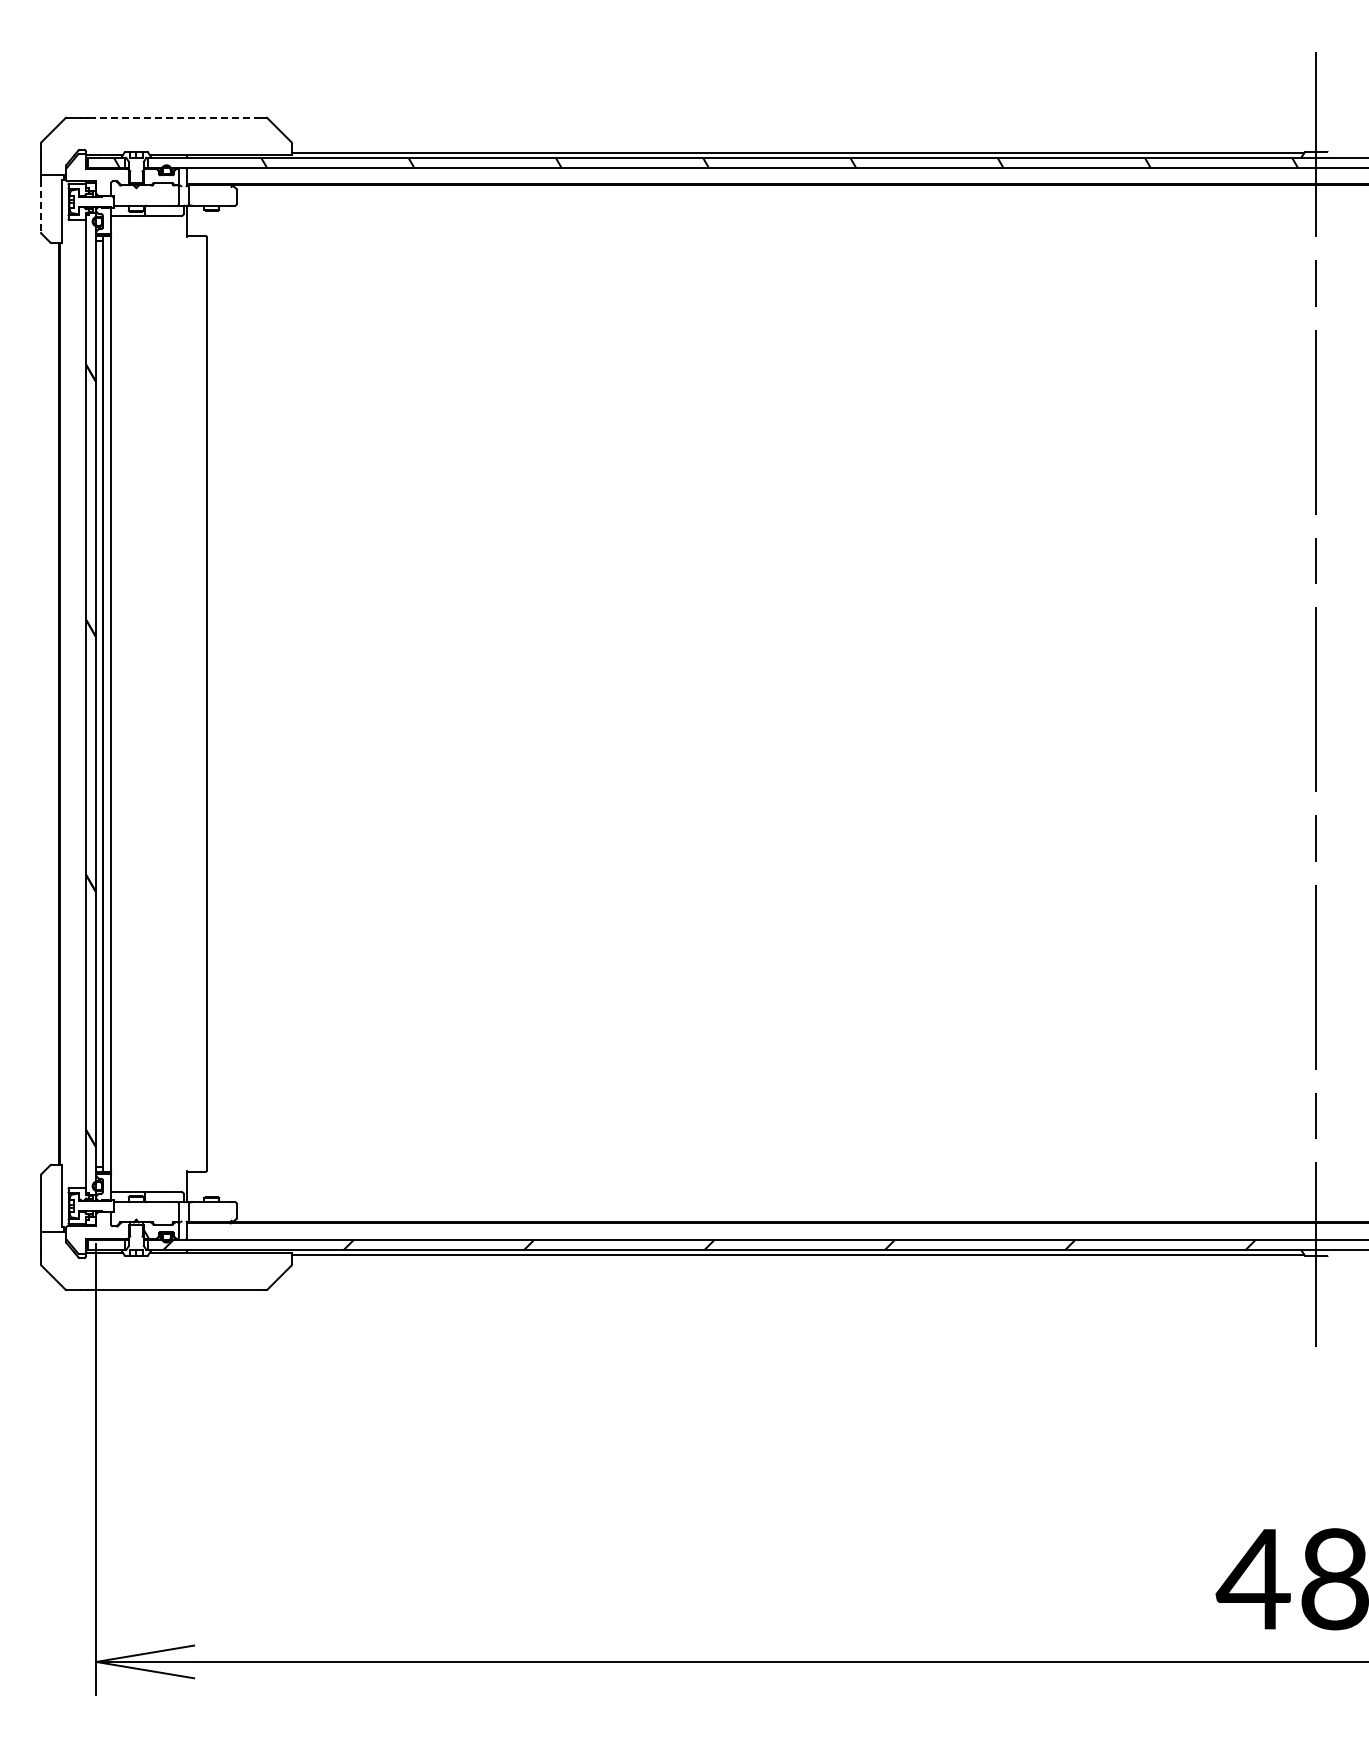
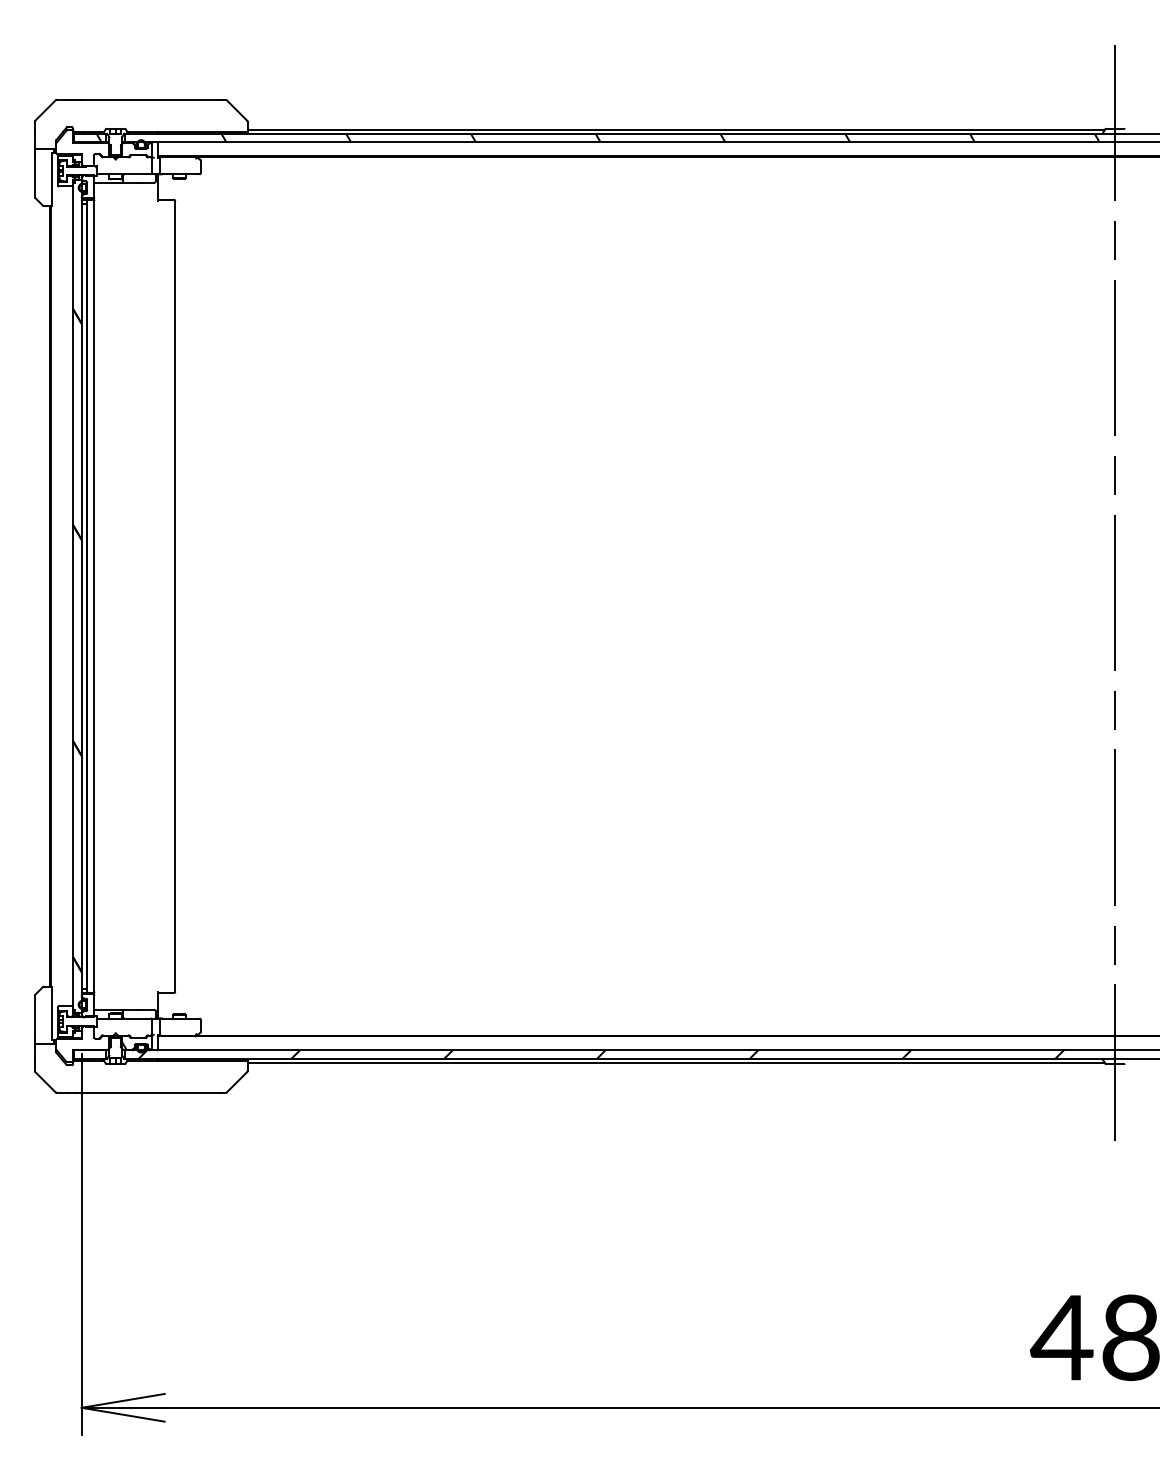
line: (178, 117) -> (151, 99), dashed -> solid
line: (40, 206) -> (34, 175), dashed -> solid

